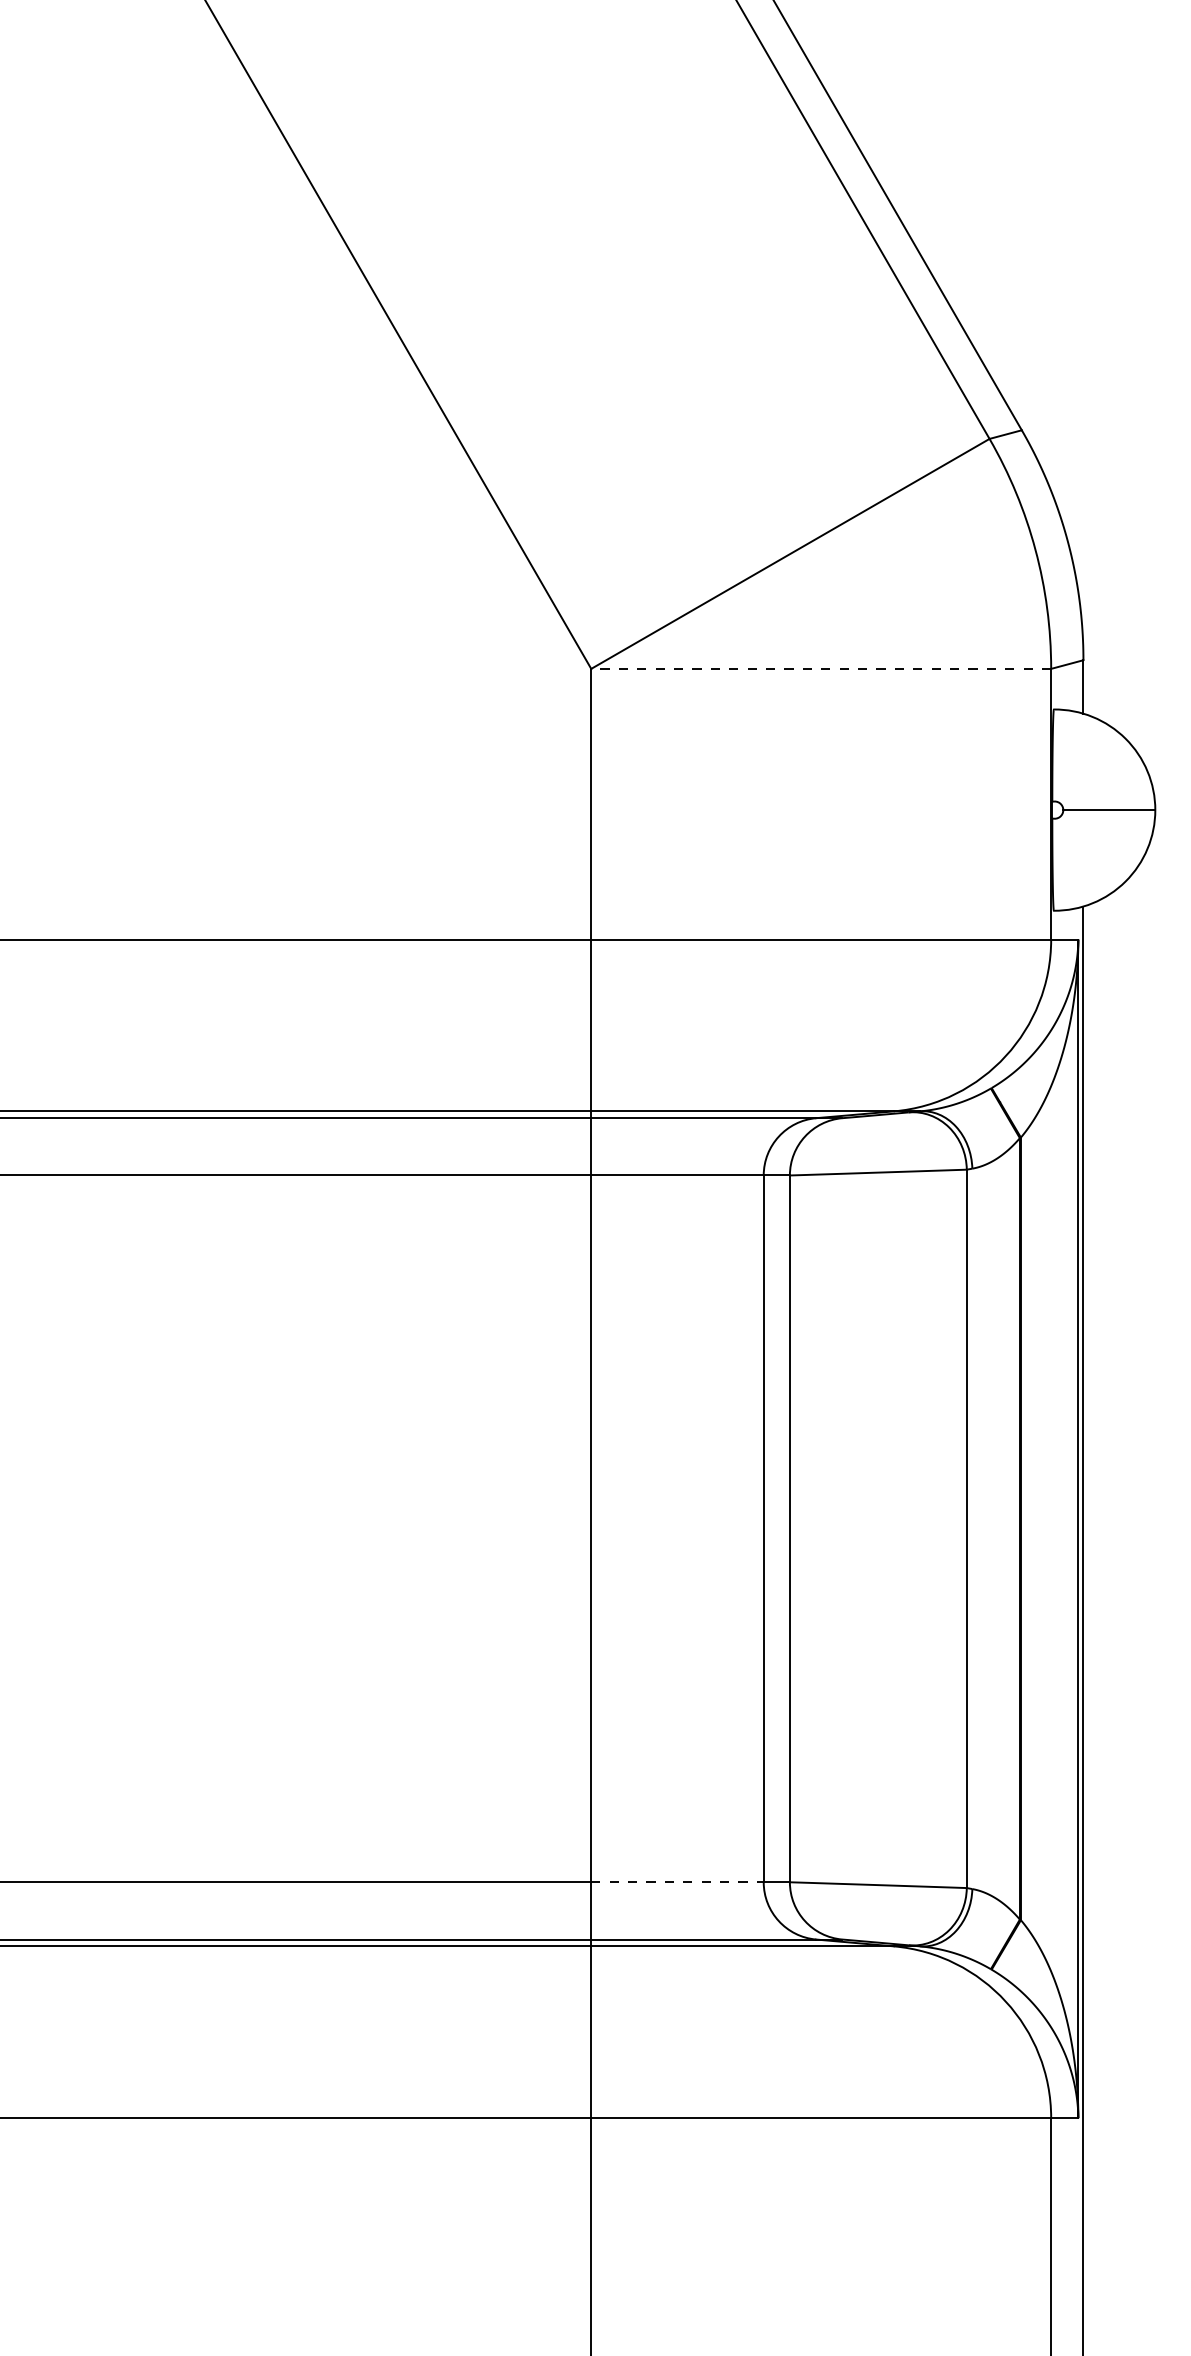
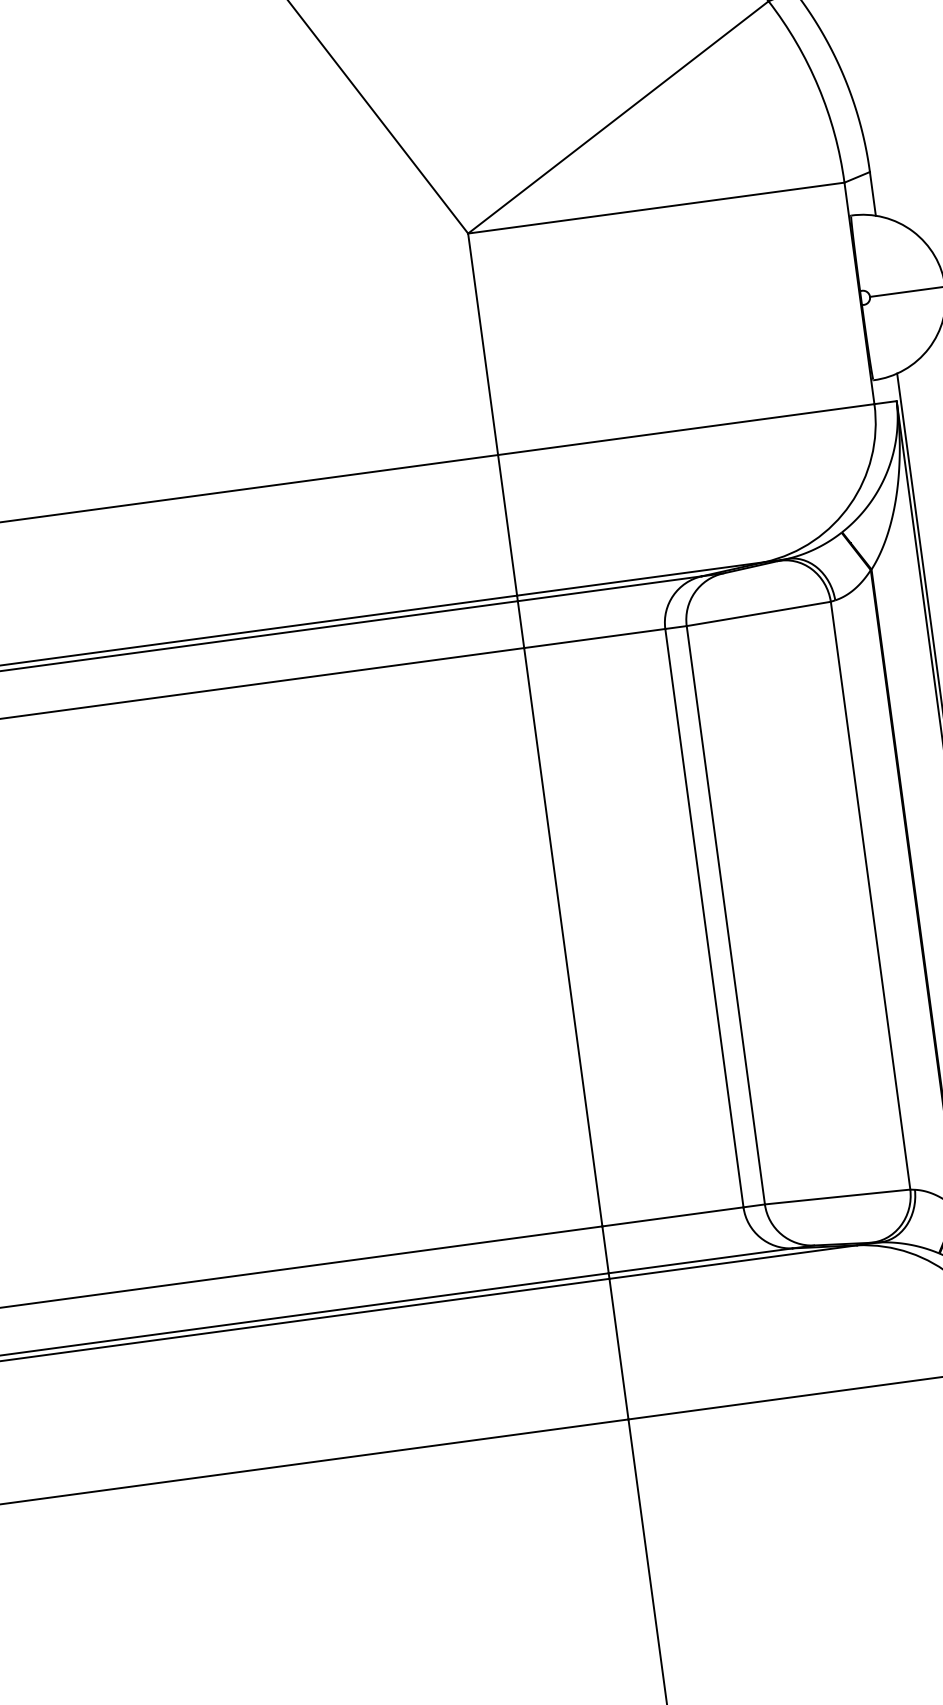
line: (821, 668) -> (656, 207), dashed -> solid
line: (677, 1882) -> (672, 1217), dashed -> solid

